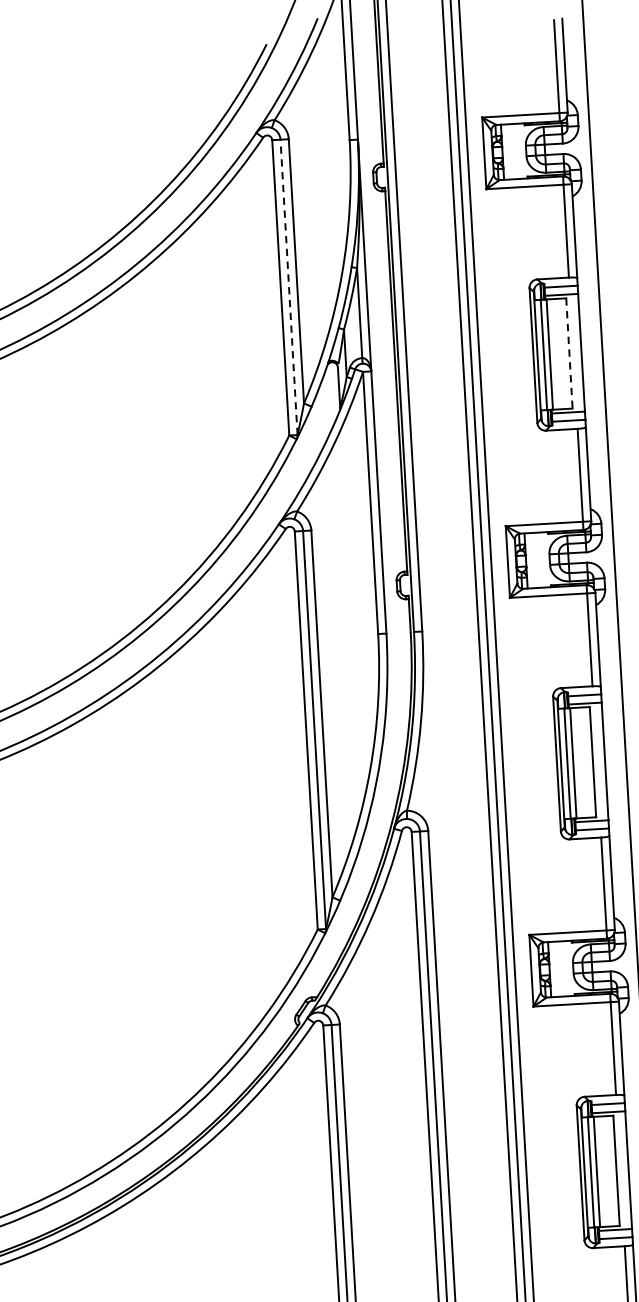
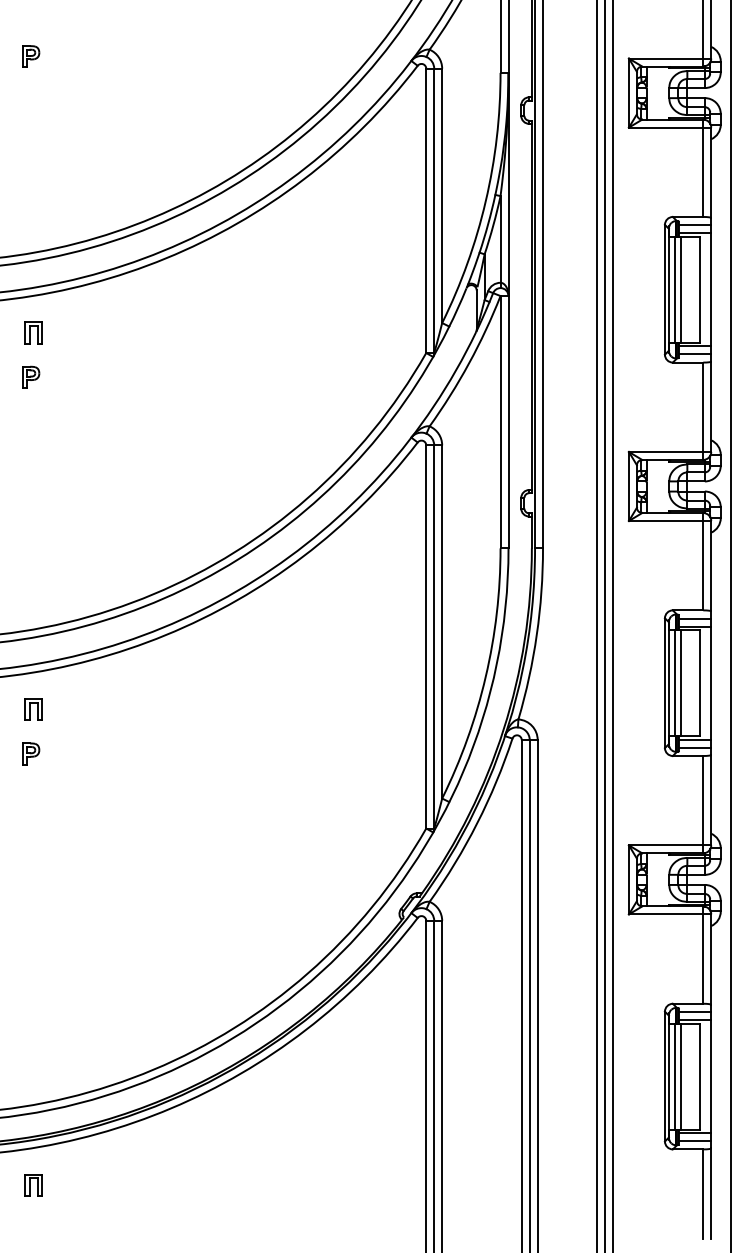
line: (289, 286) -> (434, 210), dashed -> solid
line: (569, 354) -> (699, 290), dashed -> solid

